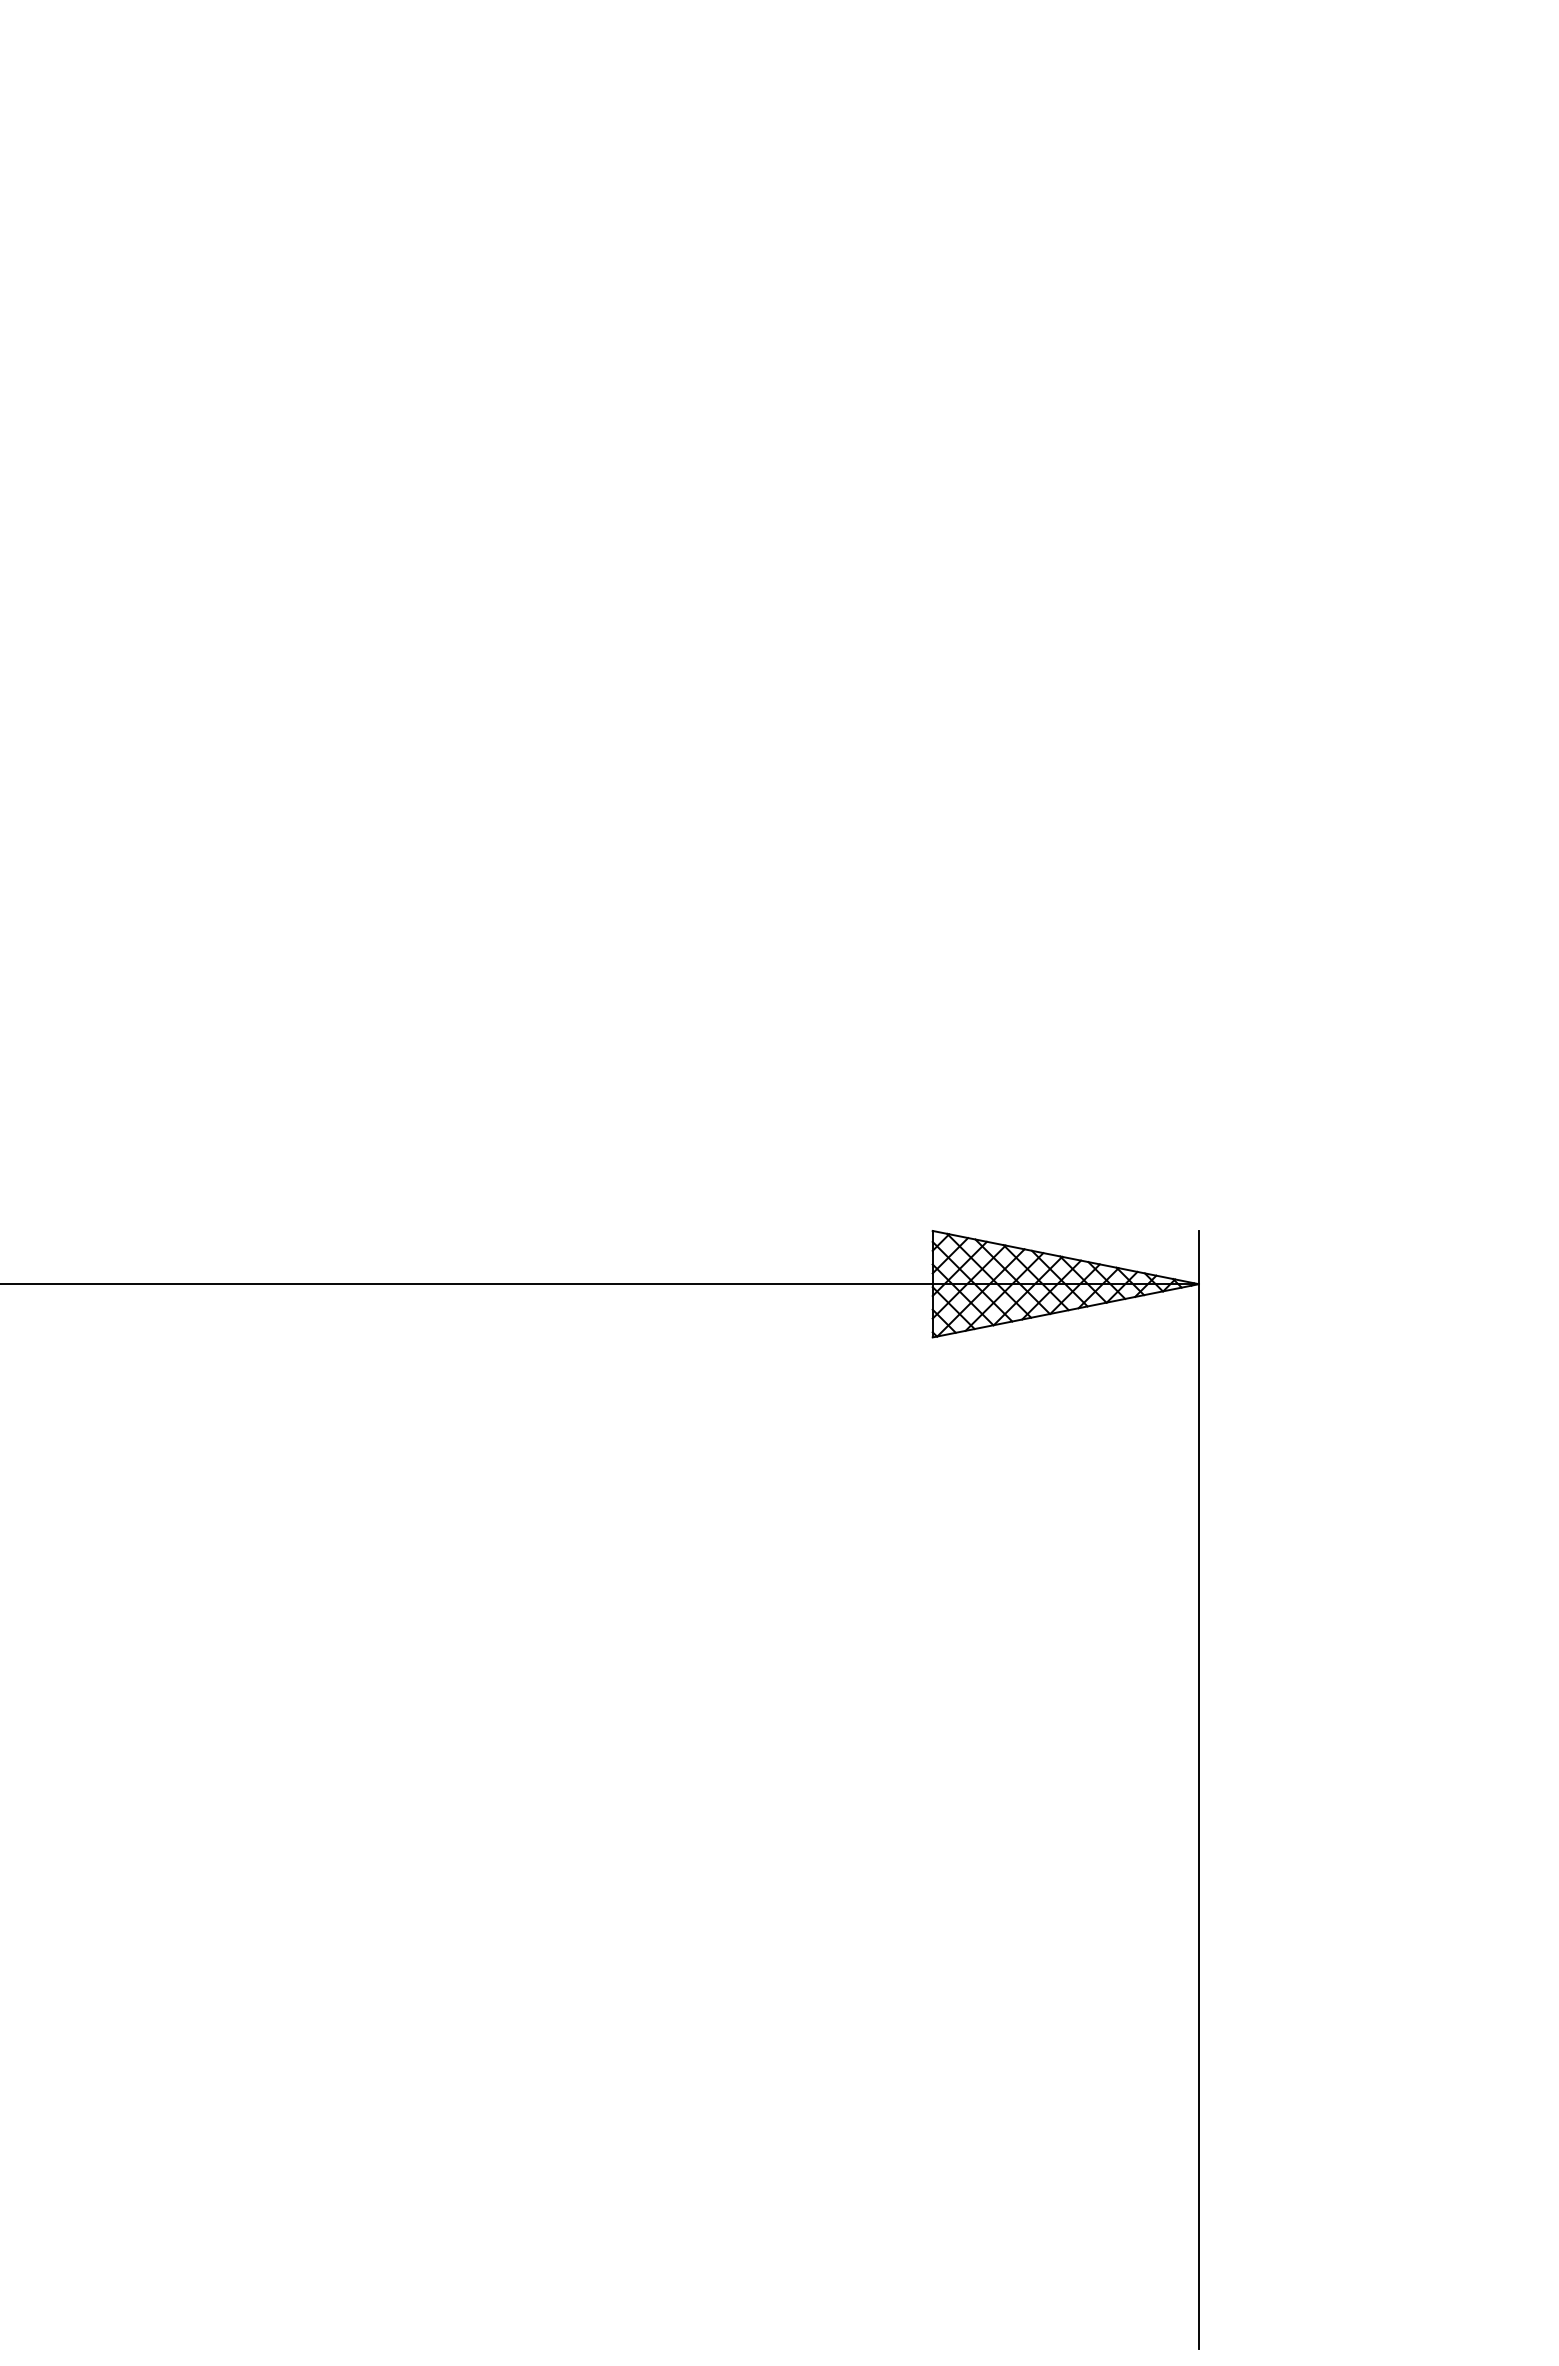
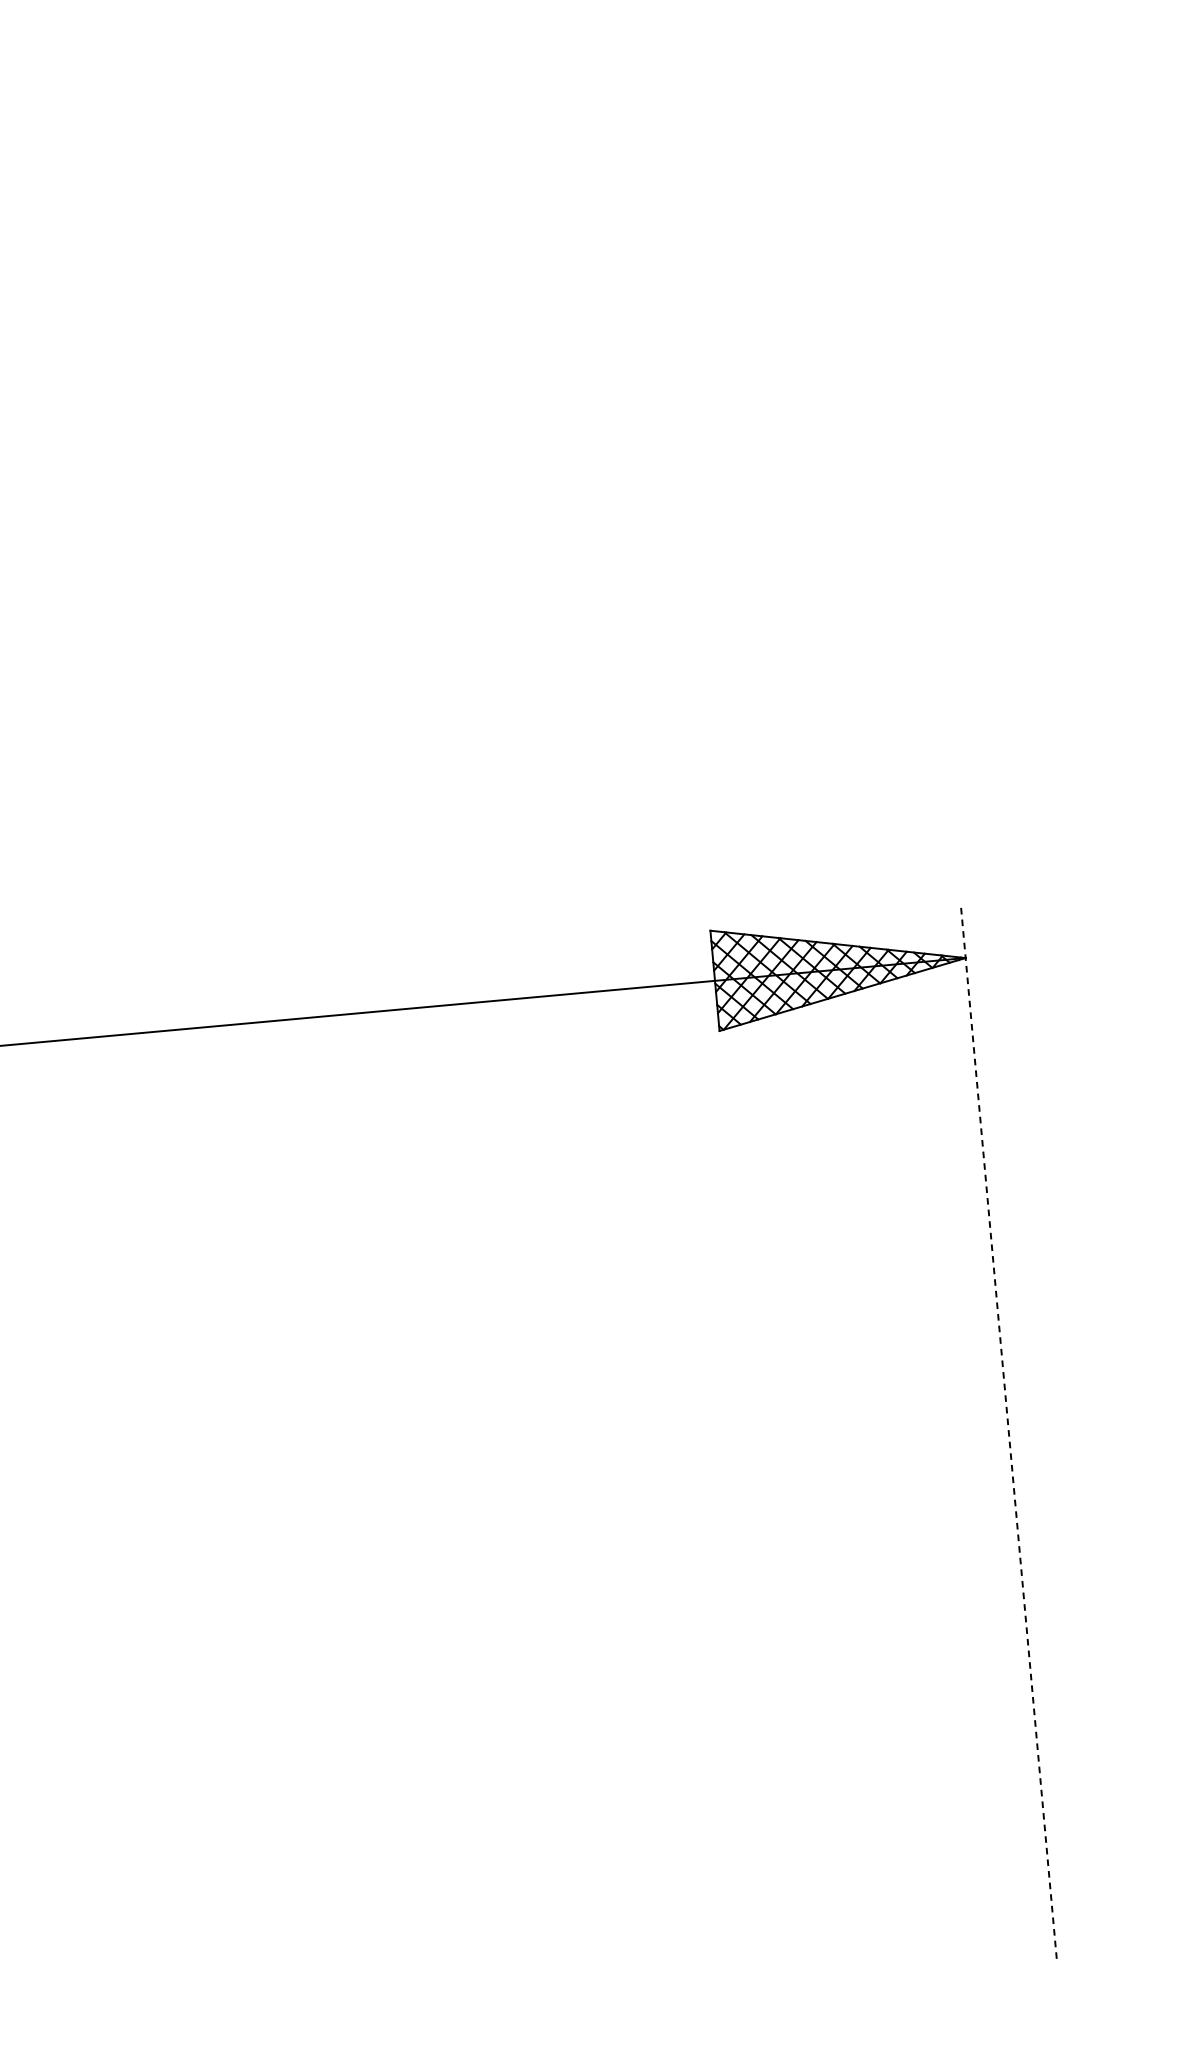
line: (1198, 1790) -> (1008, 1434), solid -> dashed

